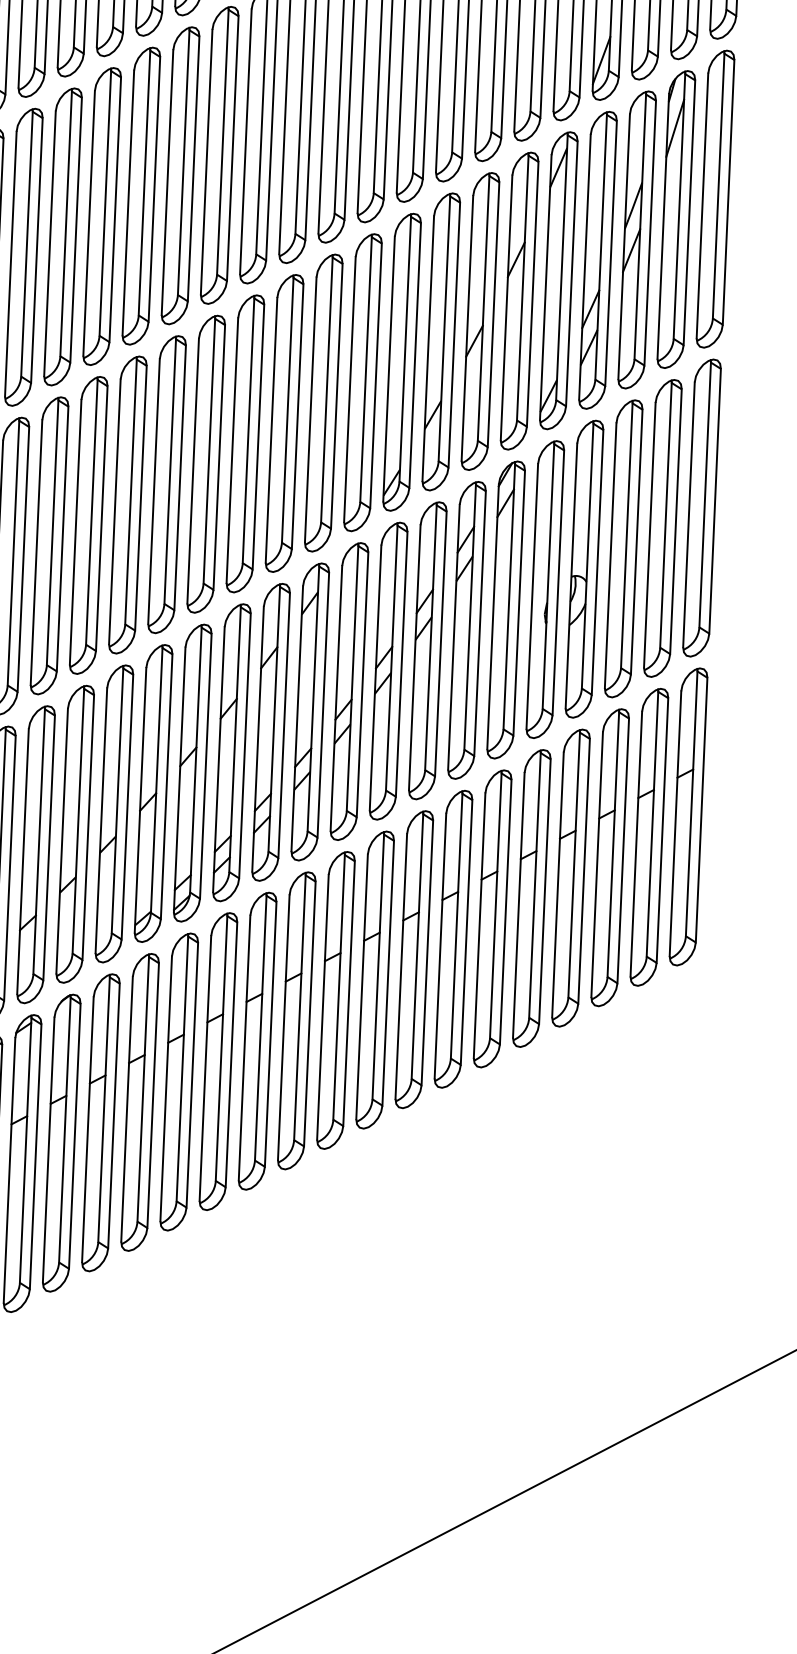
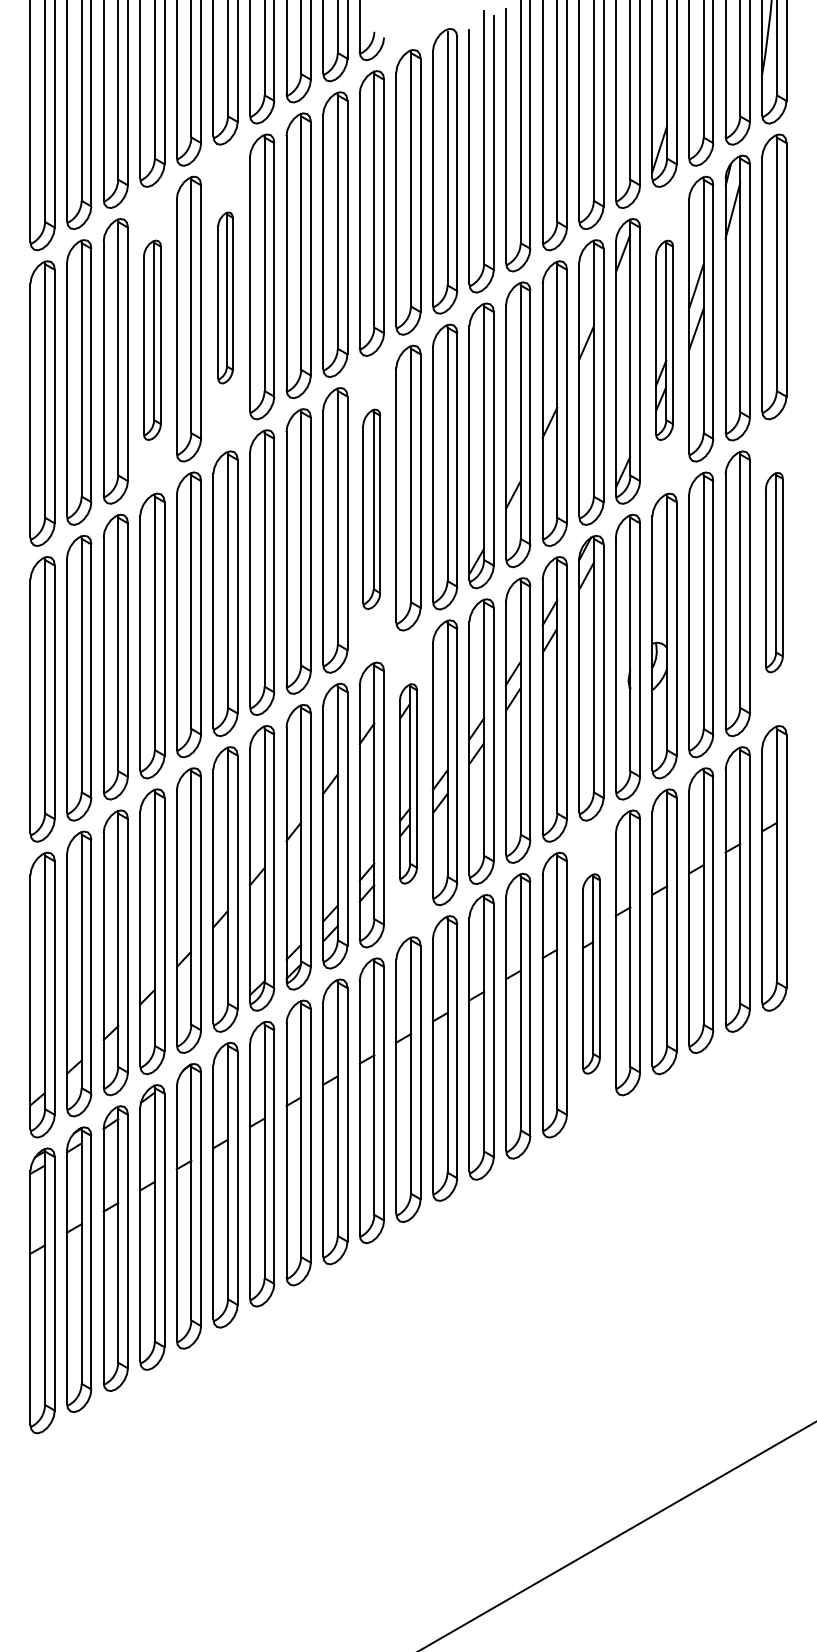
part: (141, 195) -> (225, 297), size x0.6
part: (63, 237) -> (152, 340), size x0.7
part: (597, 260) -> (664, 340), size x0.7
part: (284, 423) -> (371, 509), size x0.7
part: (702, 507) -> (774, 572), size x0.7
part: (310, 711) -> (408, 783), size x0.7
part: (492, 918) -> (591, 973), size x0.7

